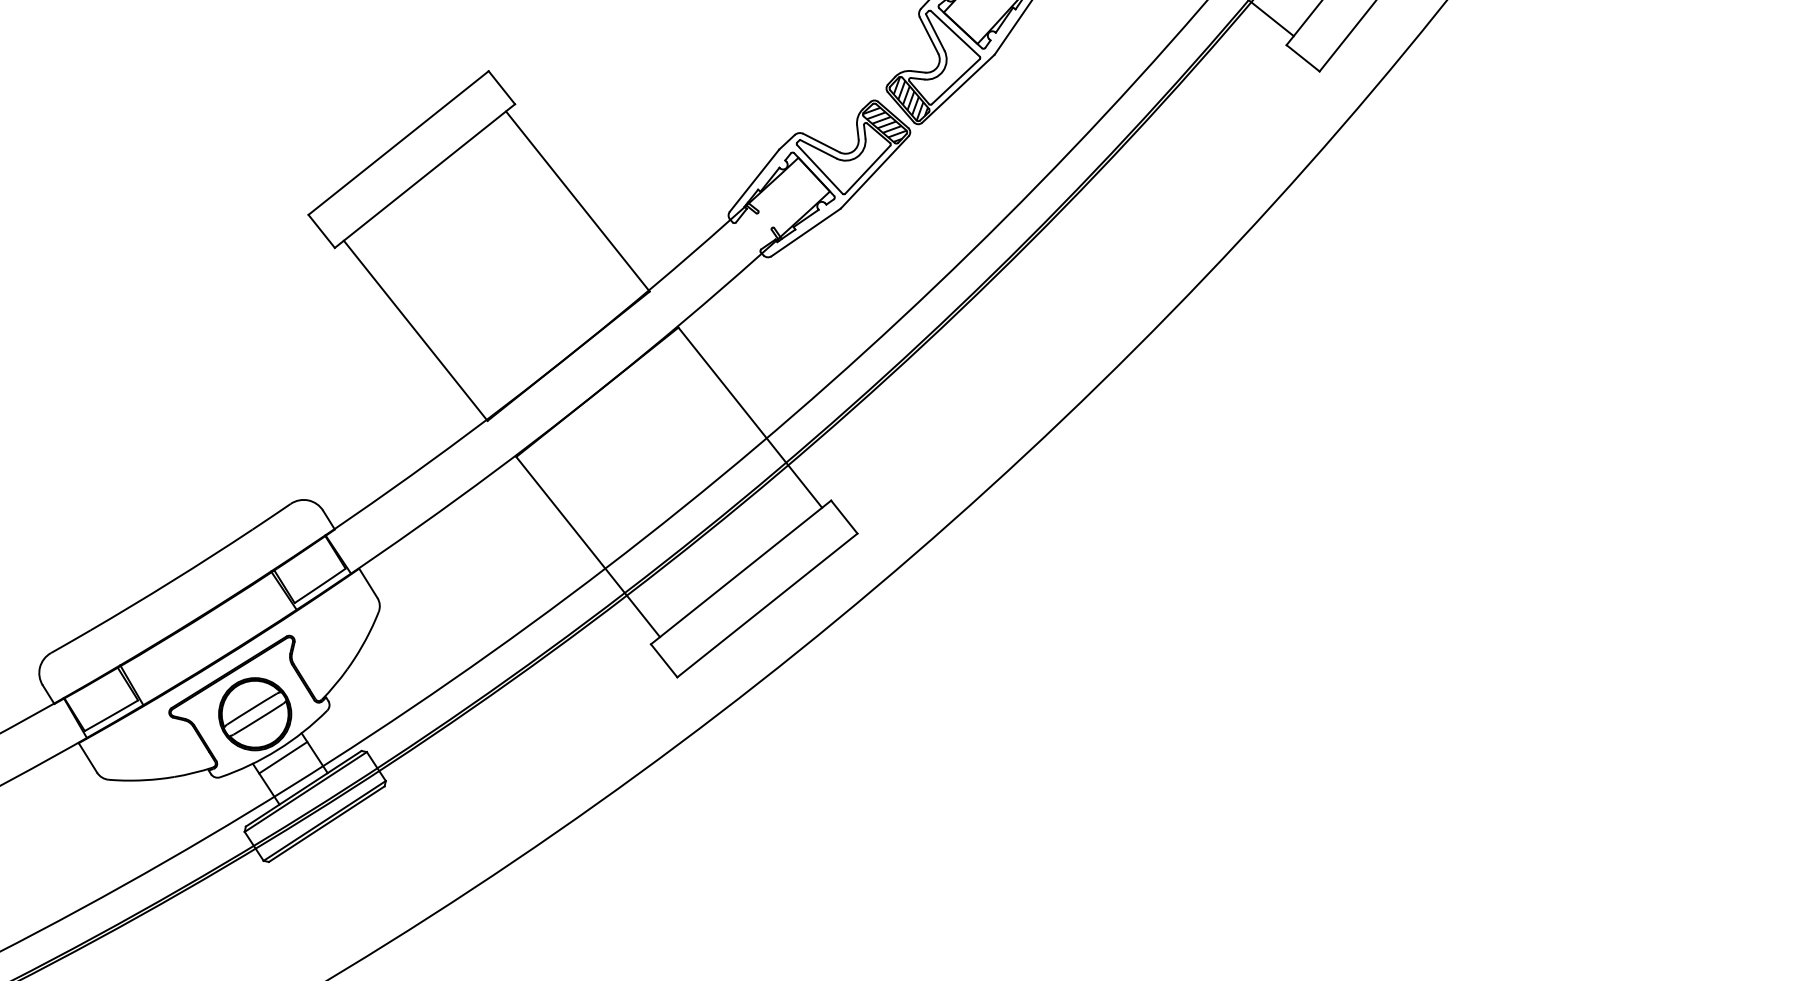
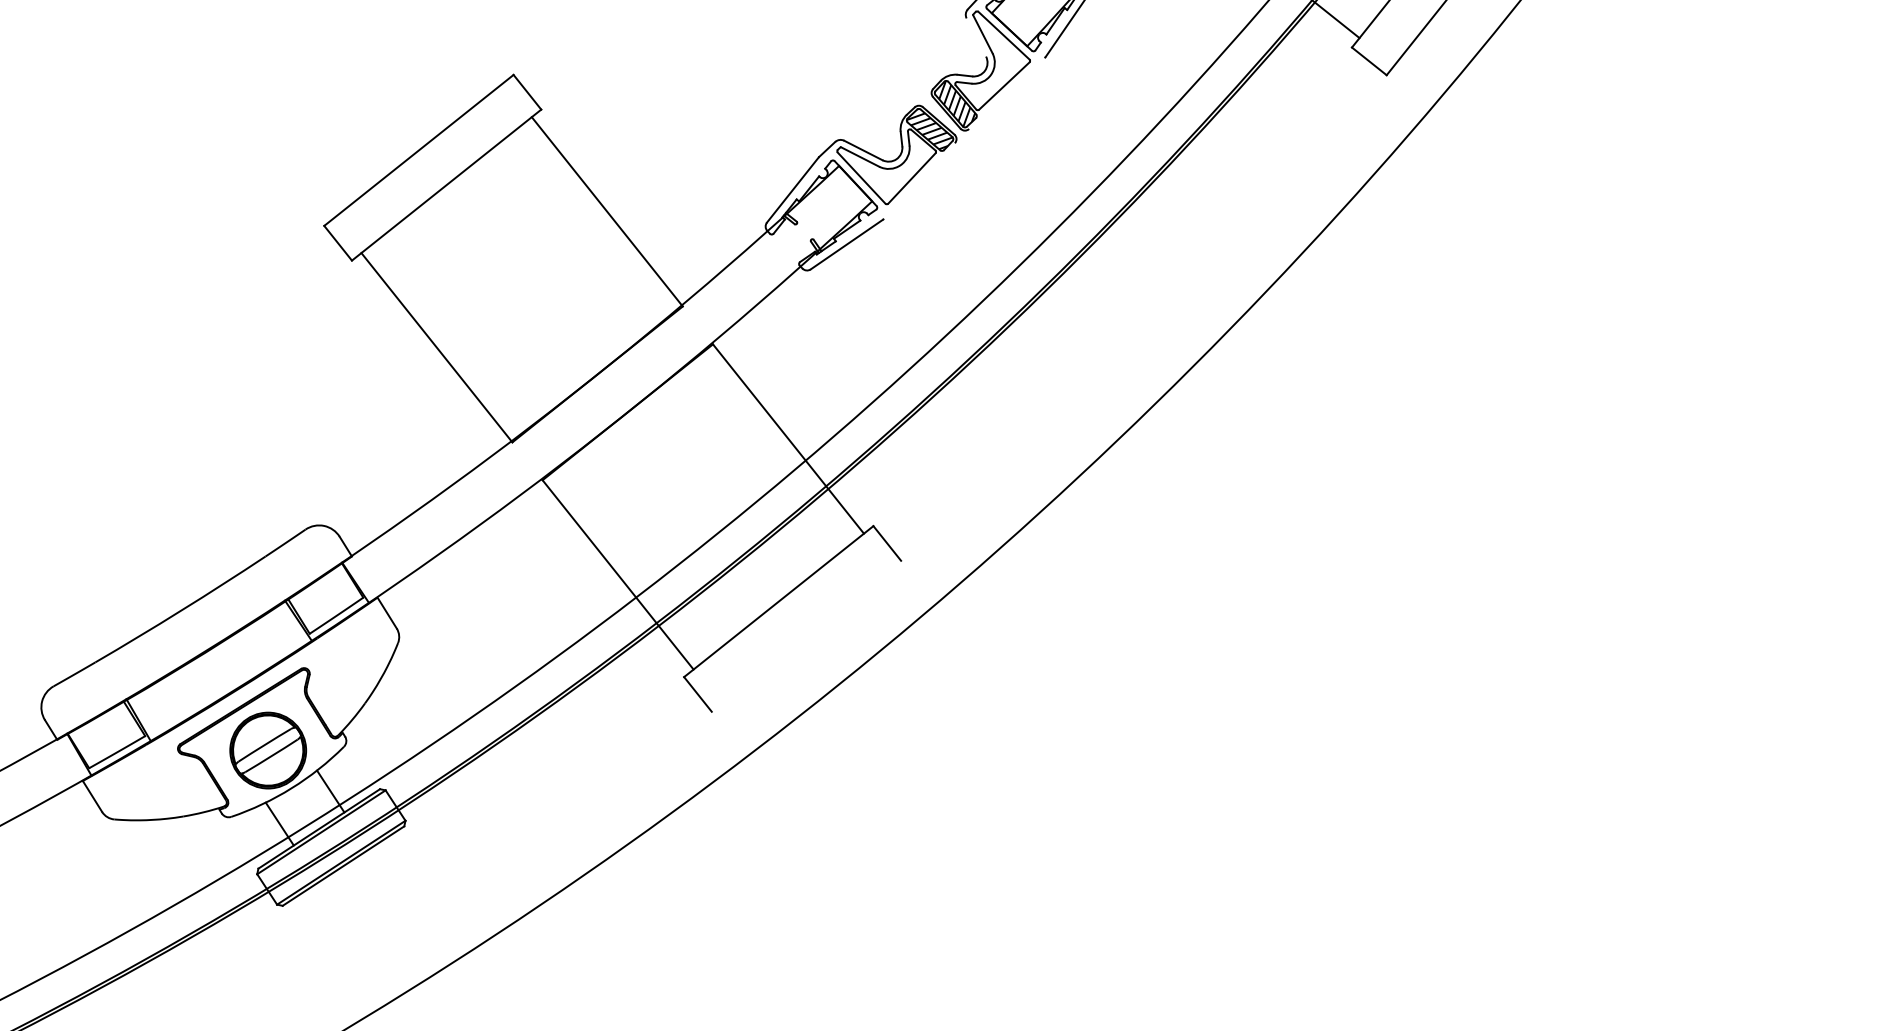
line: (929, 35) -> (976, 37), removed
line: (957, 88) -> (1006, 93), removed
line: (874, 171) -> (919, 180), removed
line: (767, 604) -> (806, 635), removed
line: (283, 756) -> (297, 795), removed

